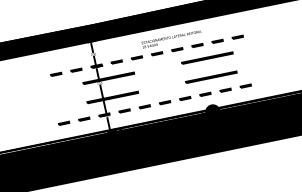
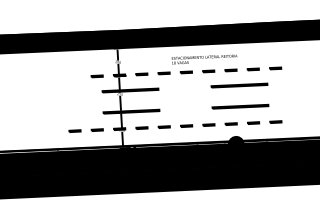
part: (56, 73) -> (75, 76), removed

